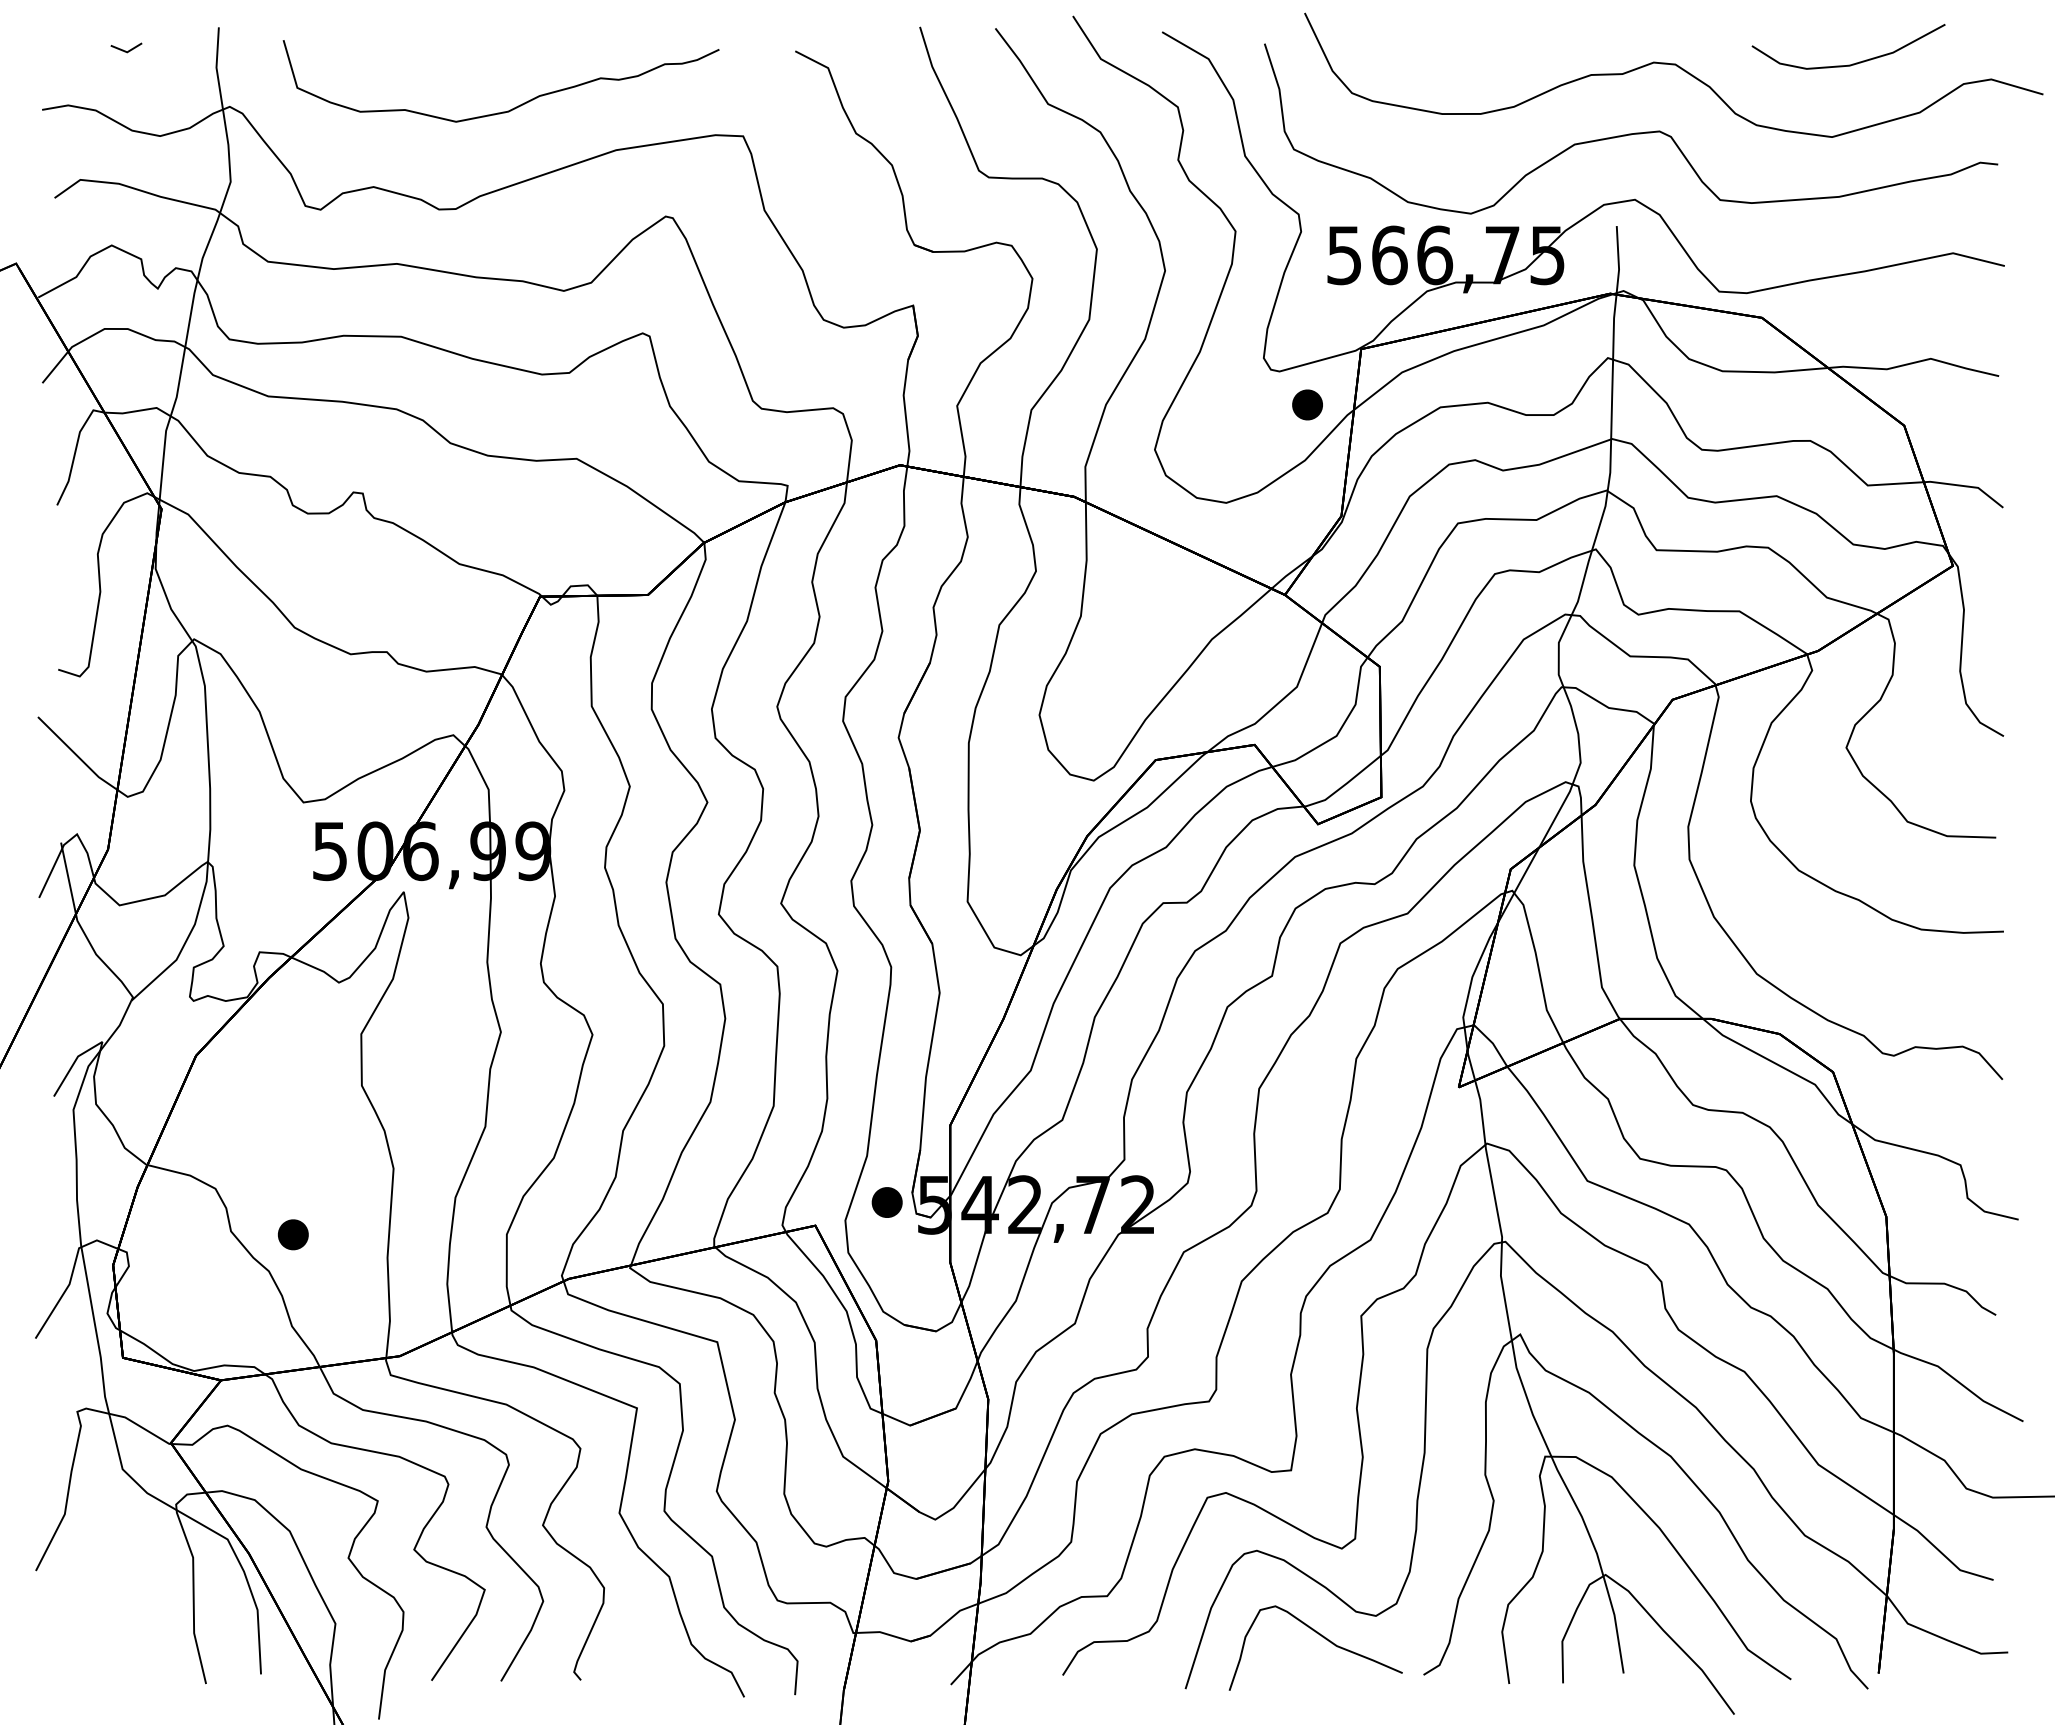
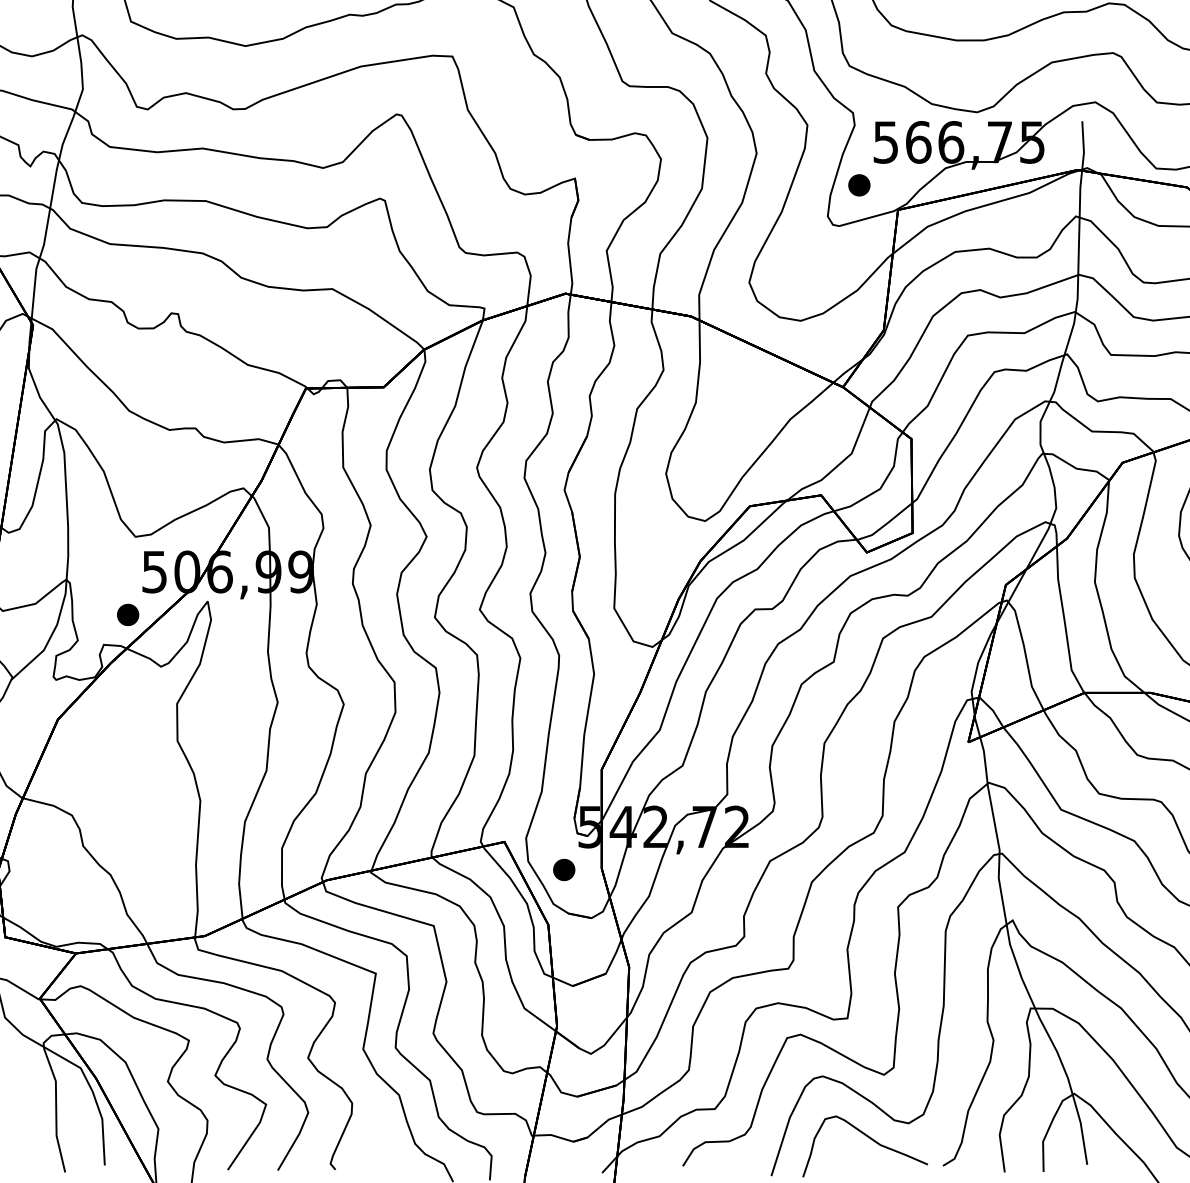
part: (1307, 404) -> (859, 185), moved
part: (886, 1202) -> (563, 869), moved
part: (292, 1234) -> (127, 614), moved

